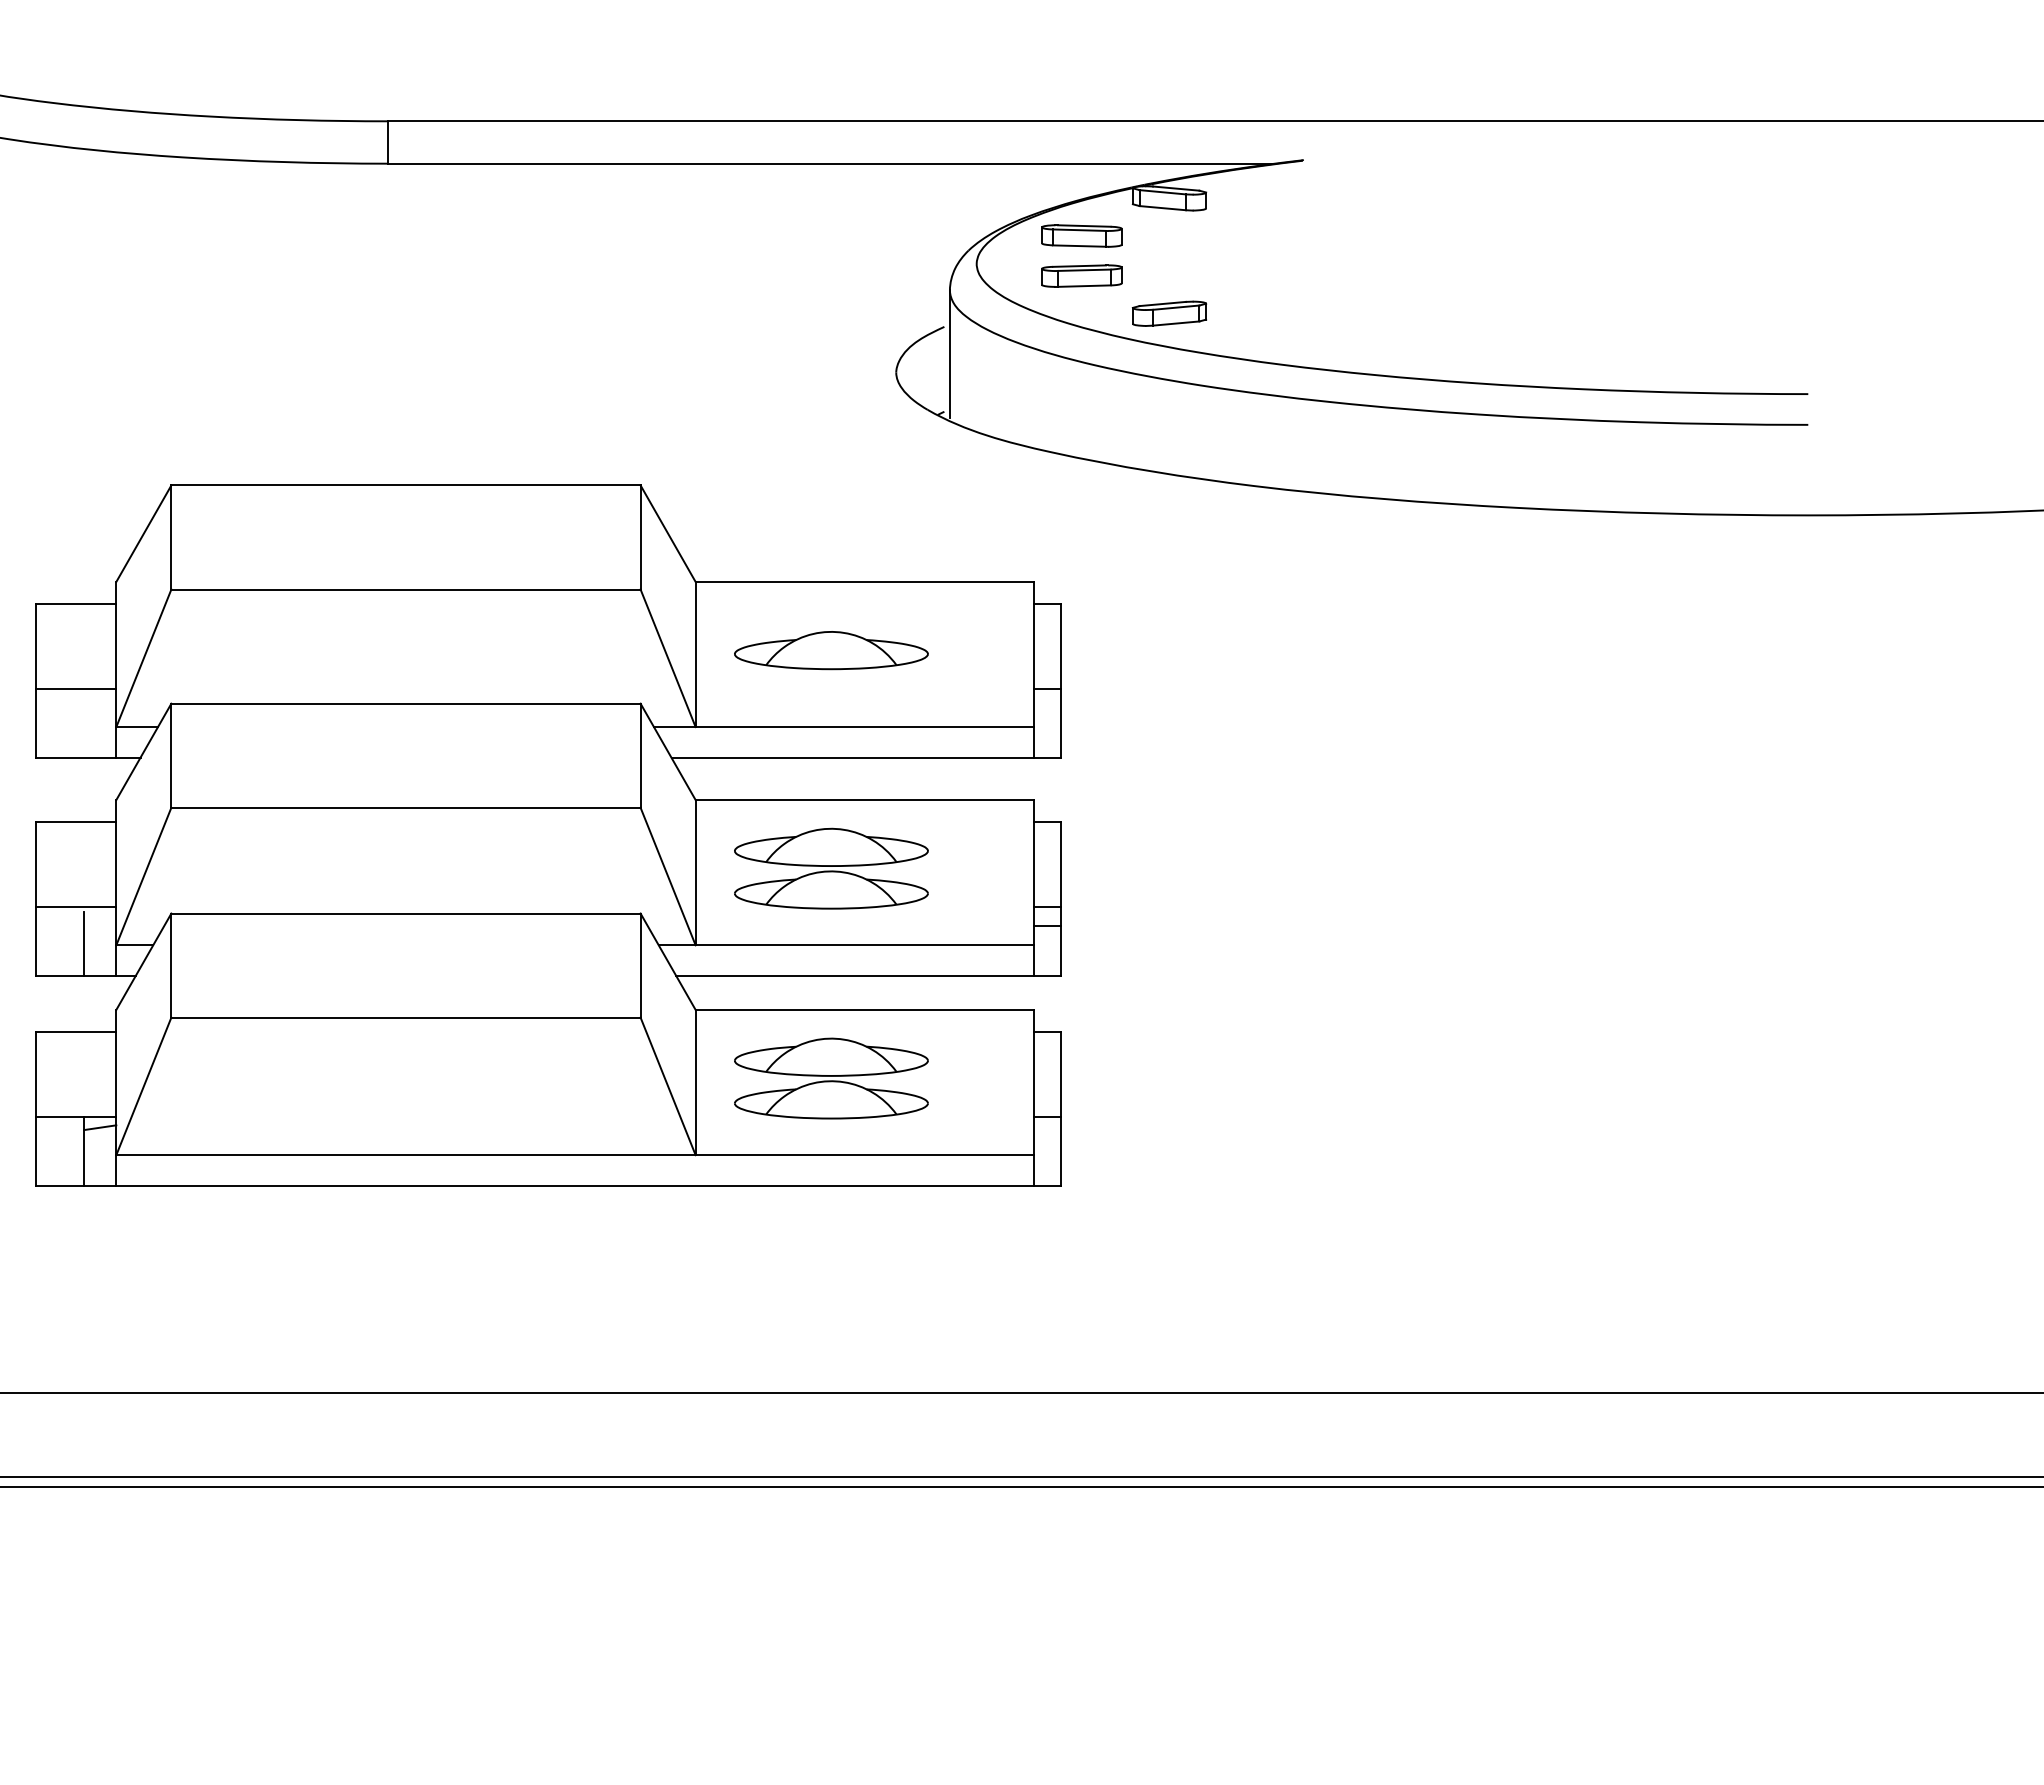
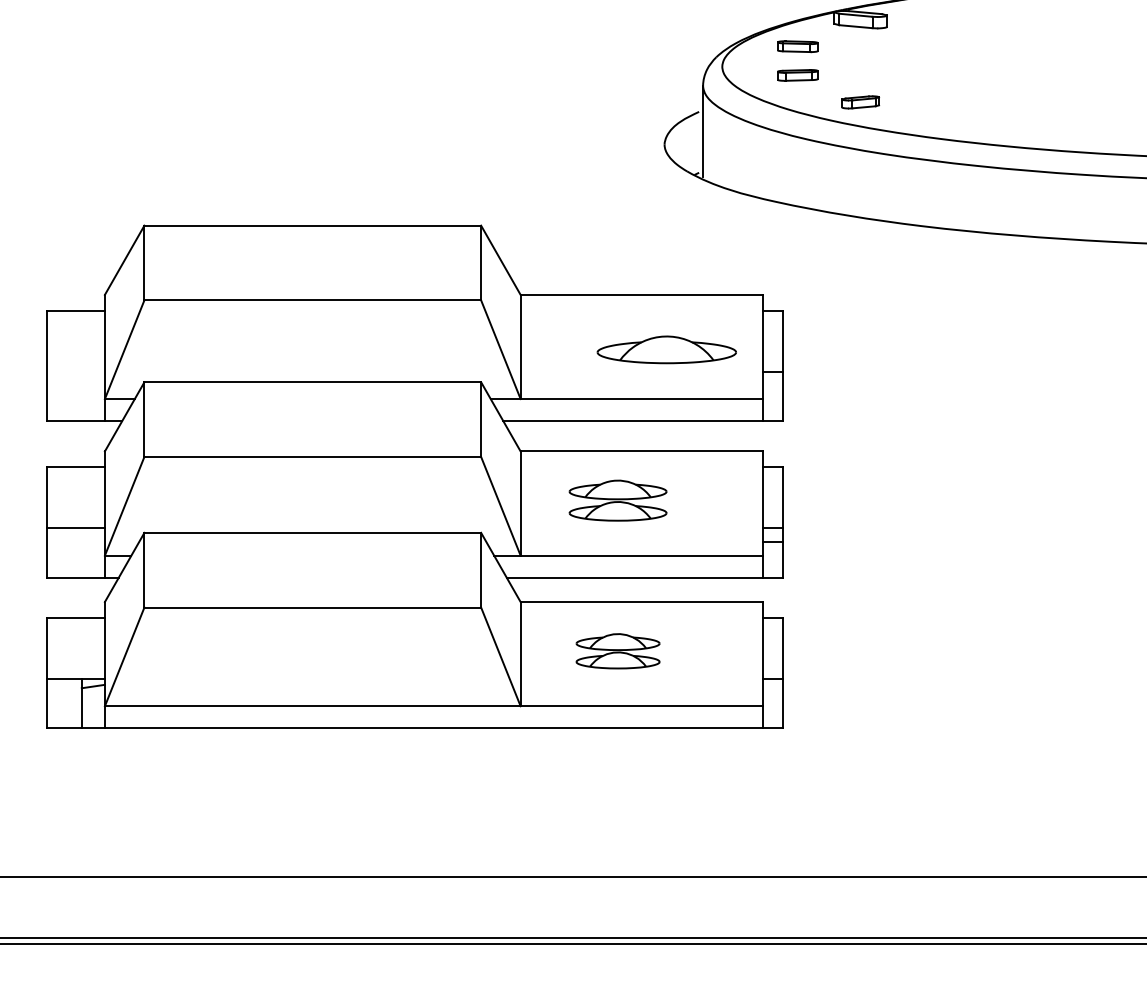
part: (1081, 235) -> (797, 46), size x0.7
part: (1081, 275) -> (797, 75), size x0.7
part: (1169, 313) -> (860, 102), size x0.7
part: (831, 650) -> (666, 349), moved
line: (75, 688) -> (75, 371), removed
part: (831, 868) -> (618, 500), size x0.7
line: (84, 943) -> (82, 554), removed
part: (831, 1078) -> (618, 651), size x0.6

